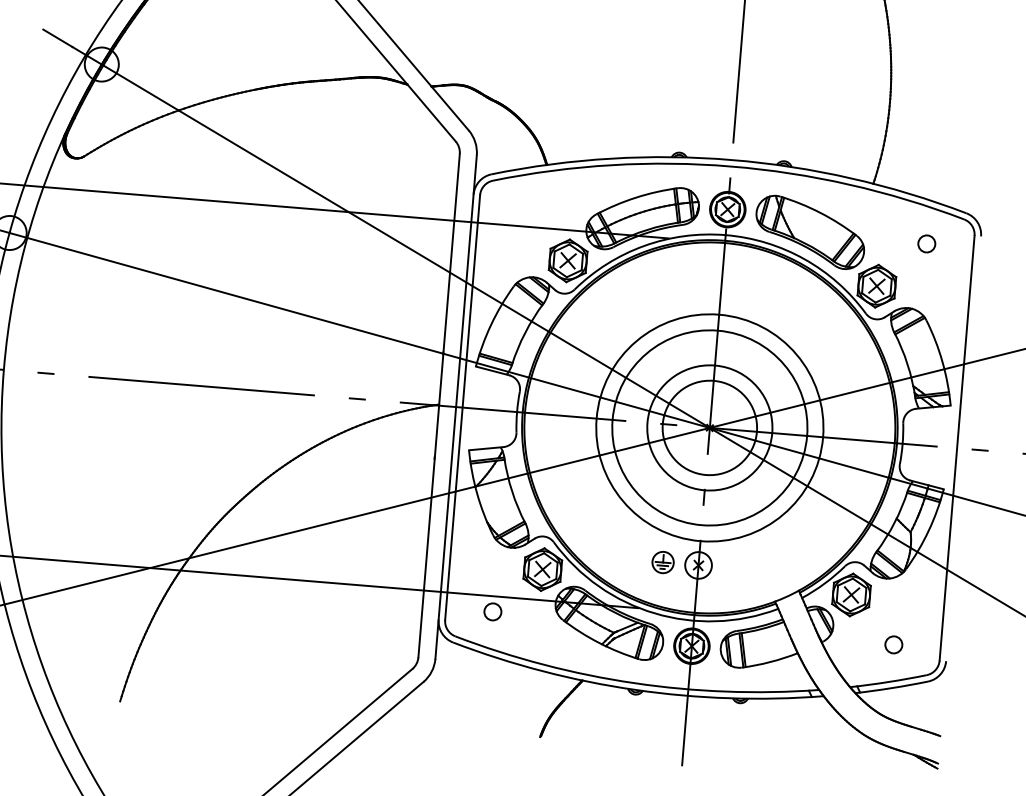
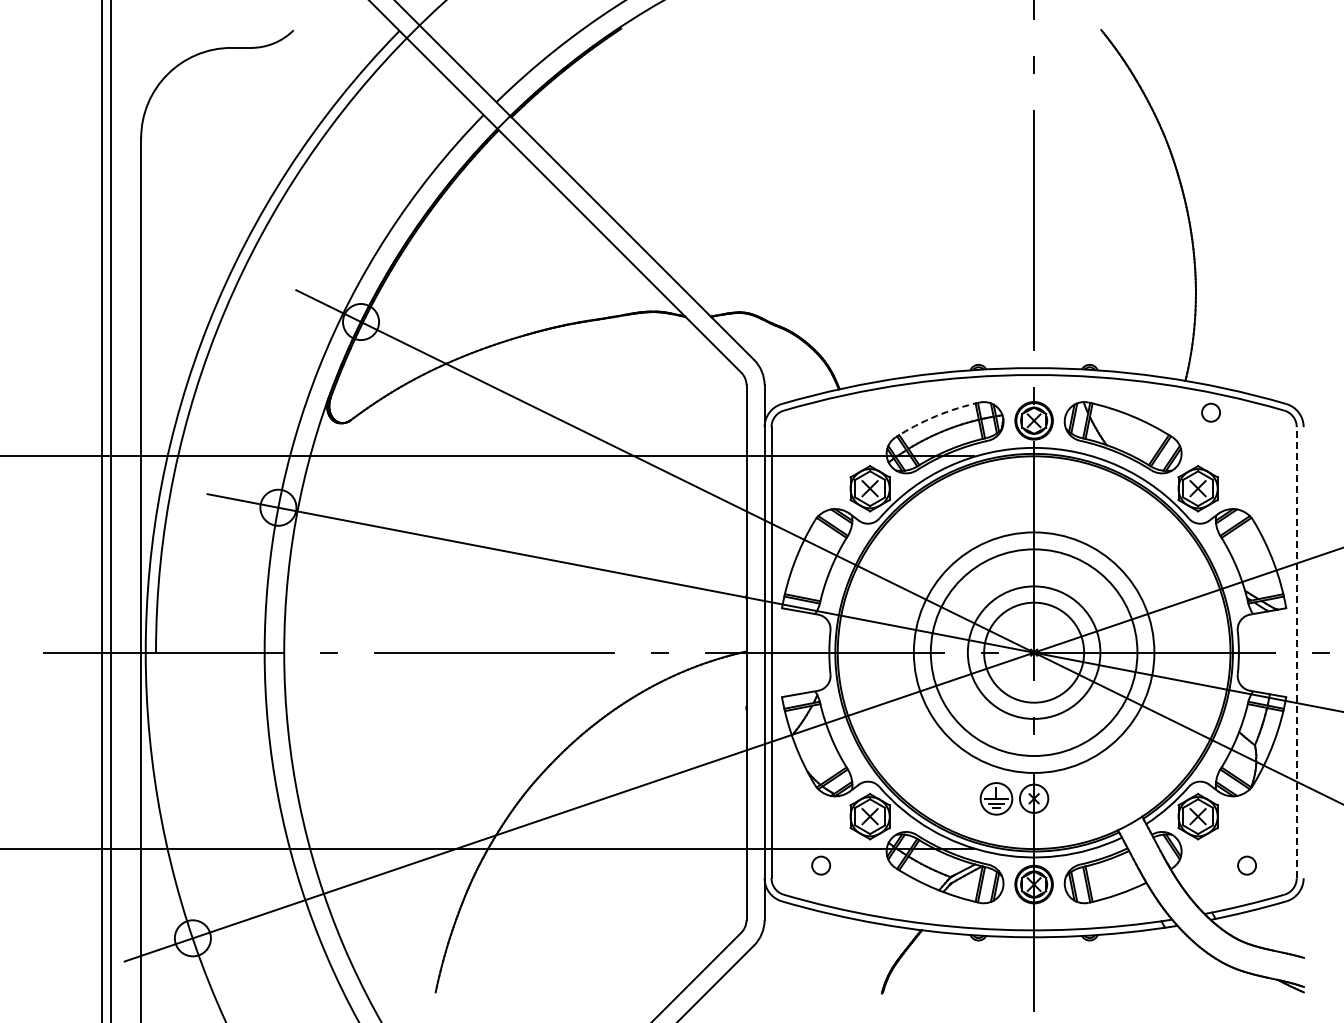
arc: (636, 198) -> (936, 416), solid -> dashed
circle: (926, 243) -> (1210, 412), moved
line: (956, 448) -> (1296, 652), solid -> dashed
part: (663, 562) -> (996, 798), size x1.4

